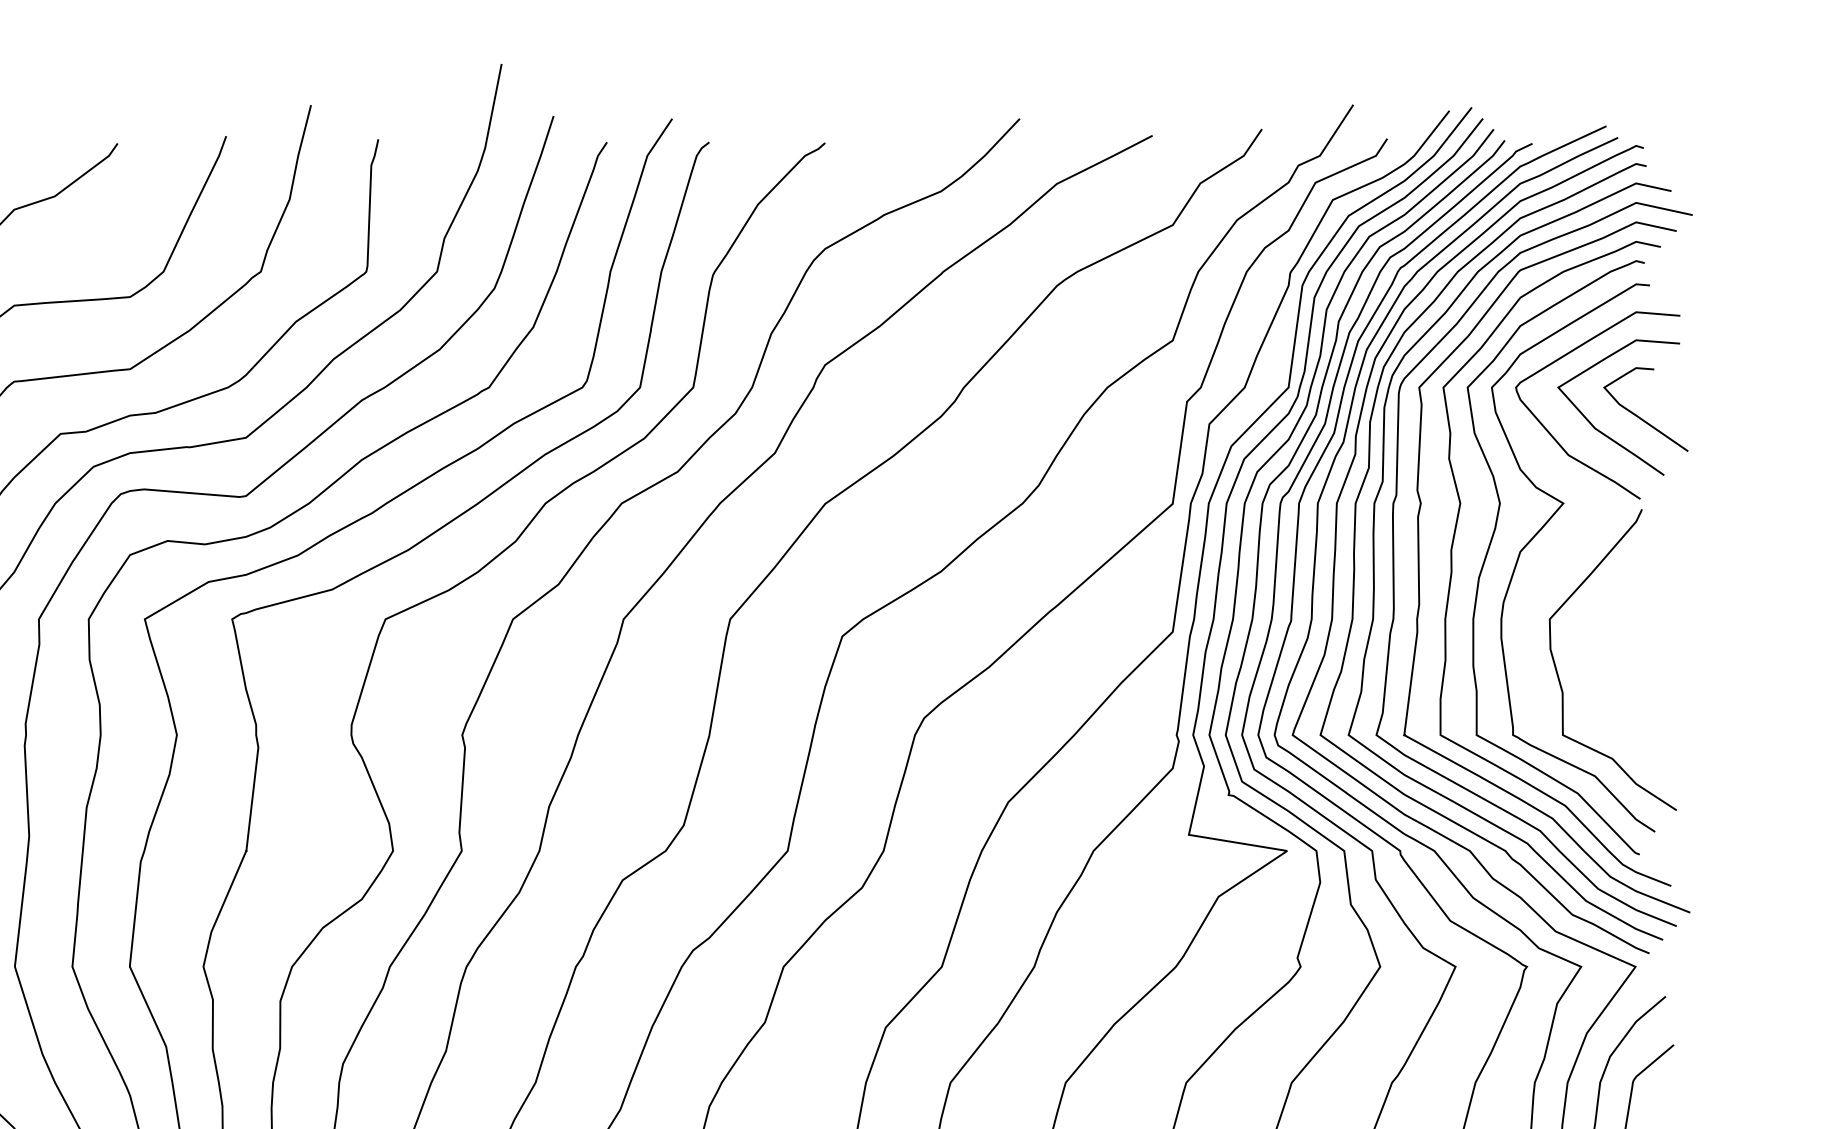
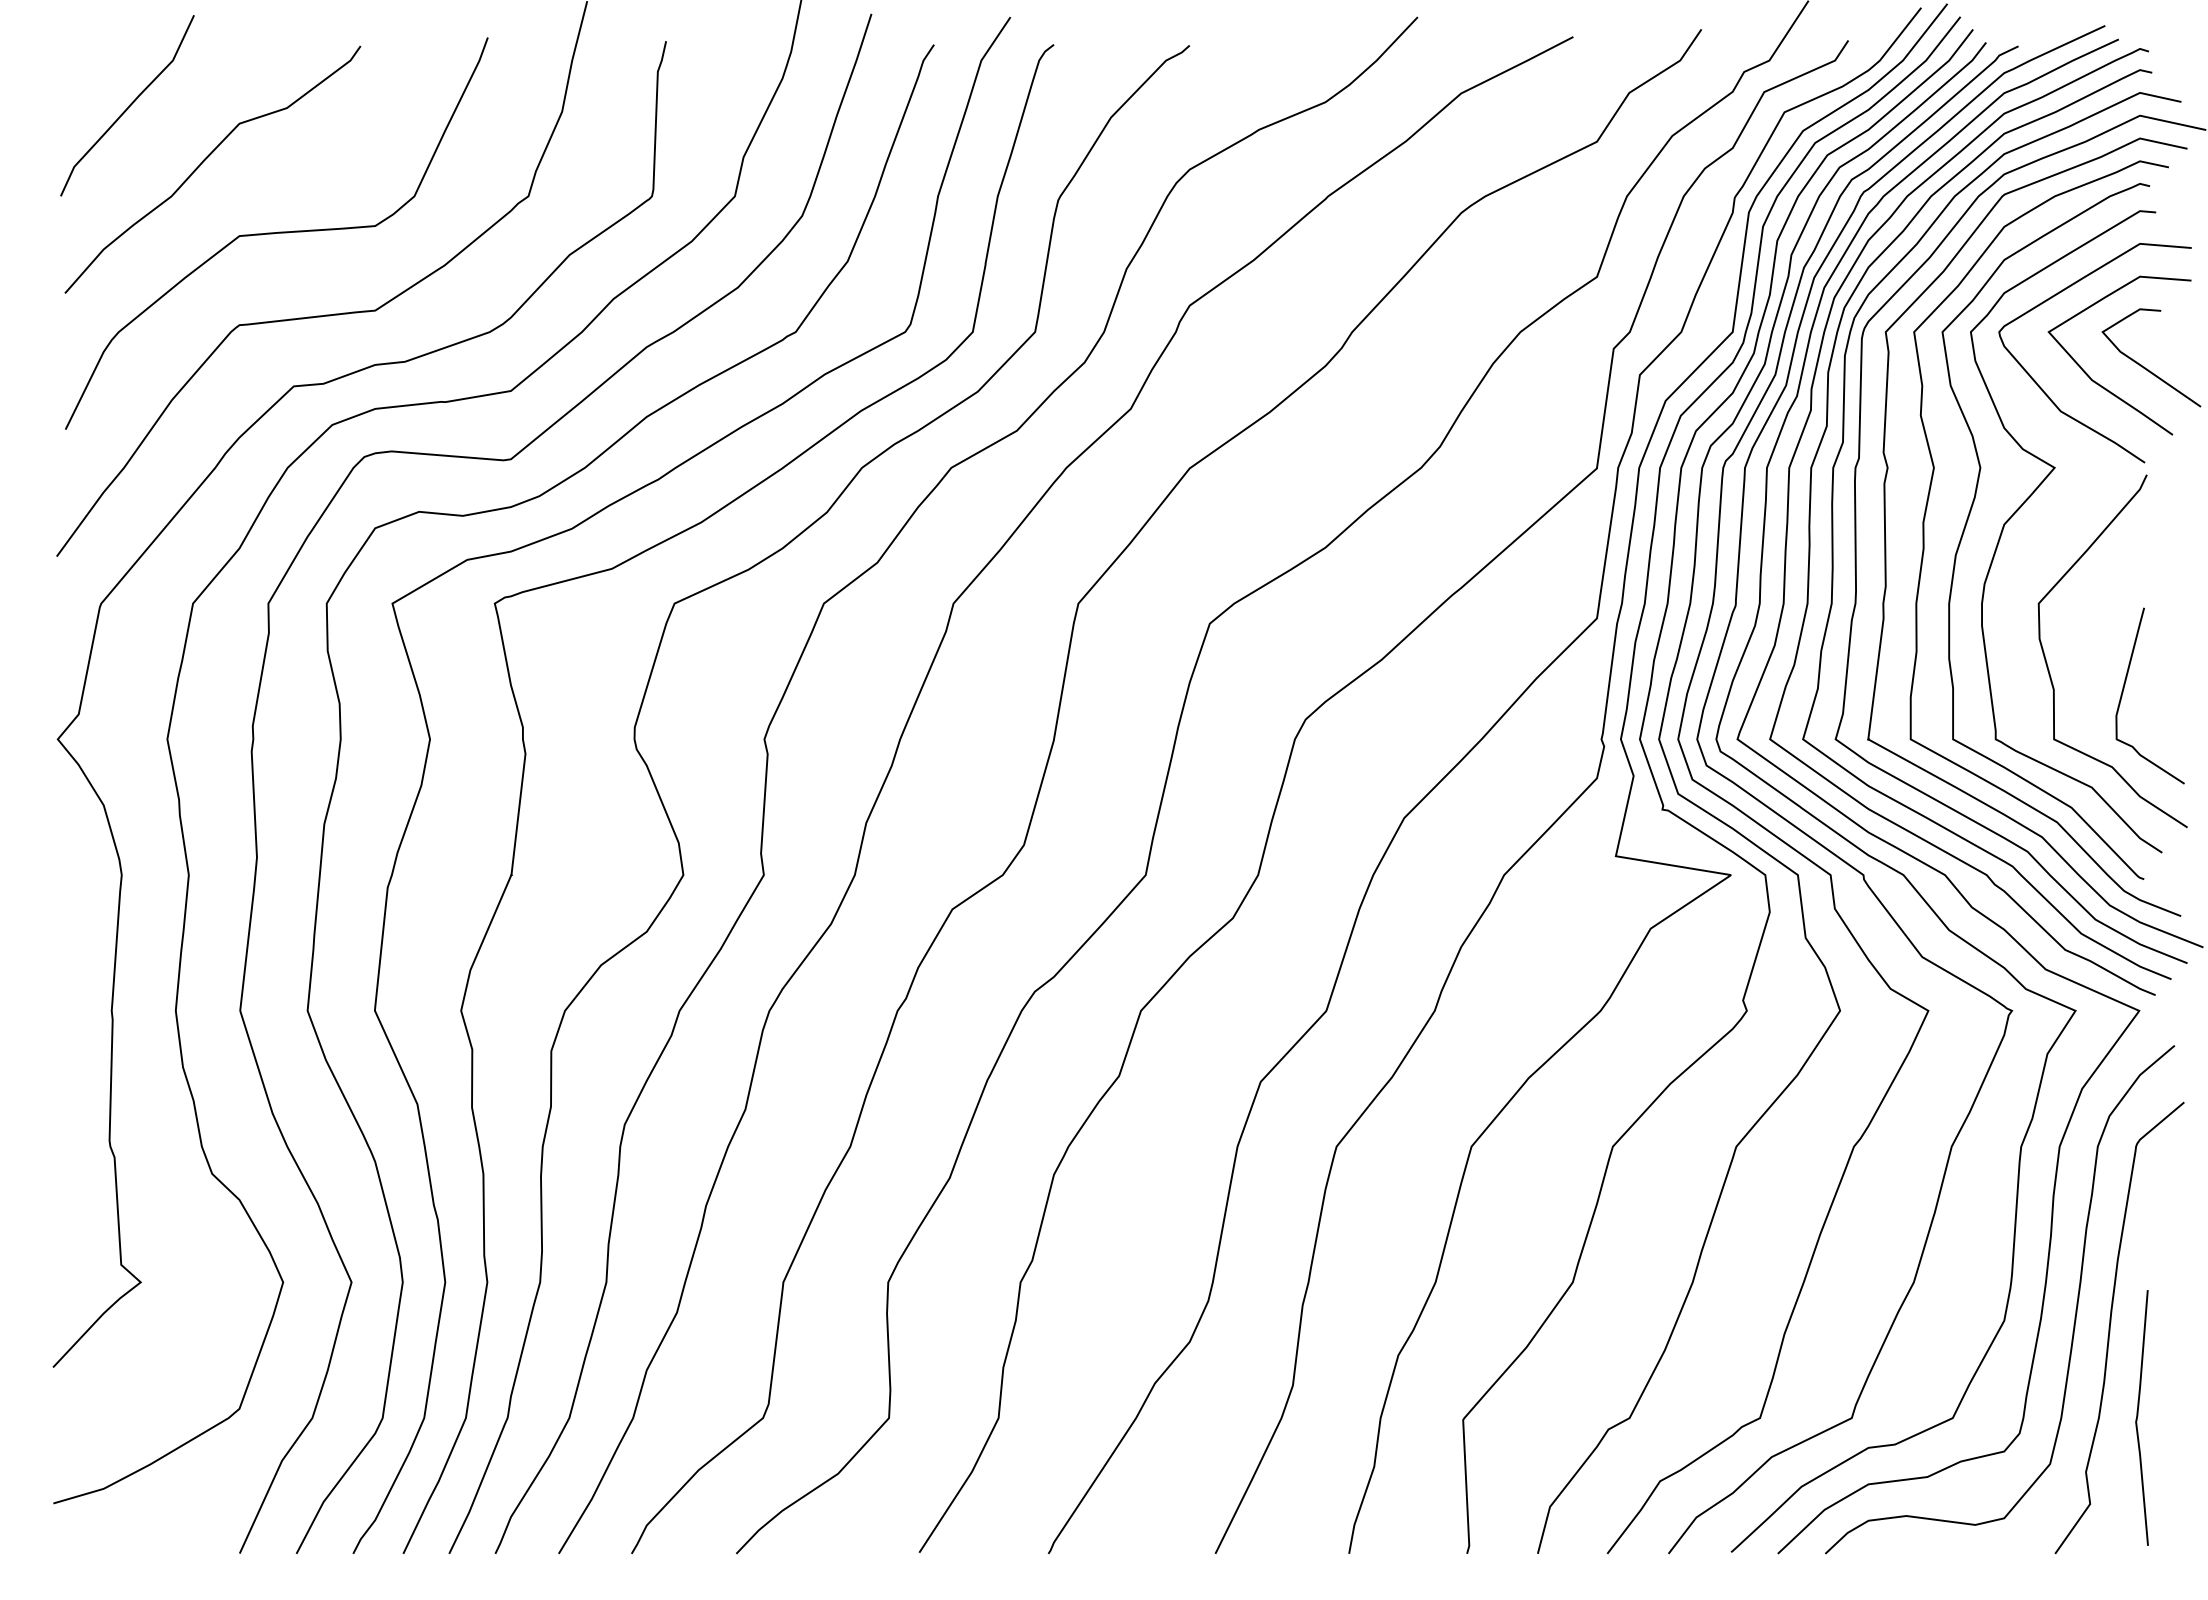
curve: (1622, 692) -> (2124, 689), added

